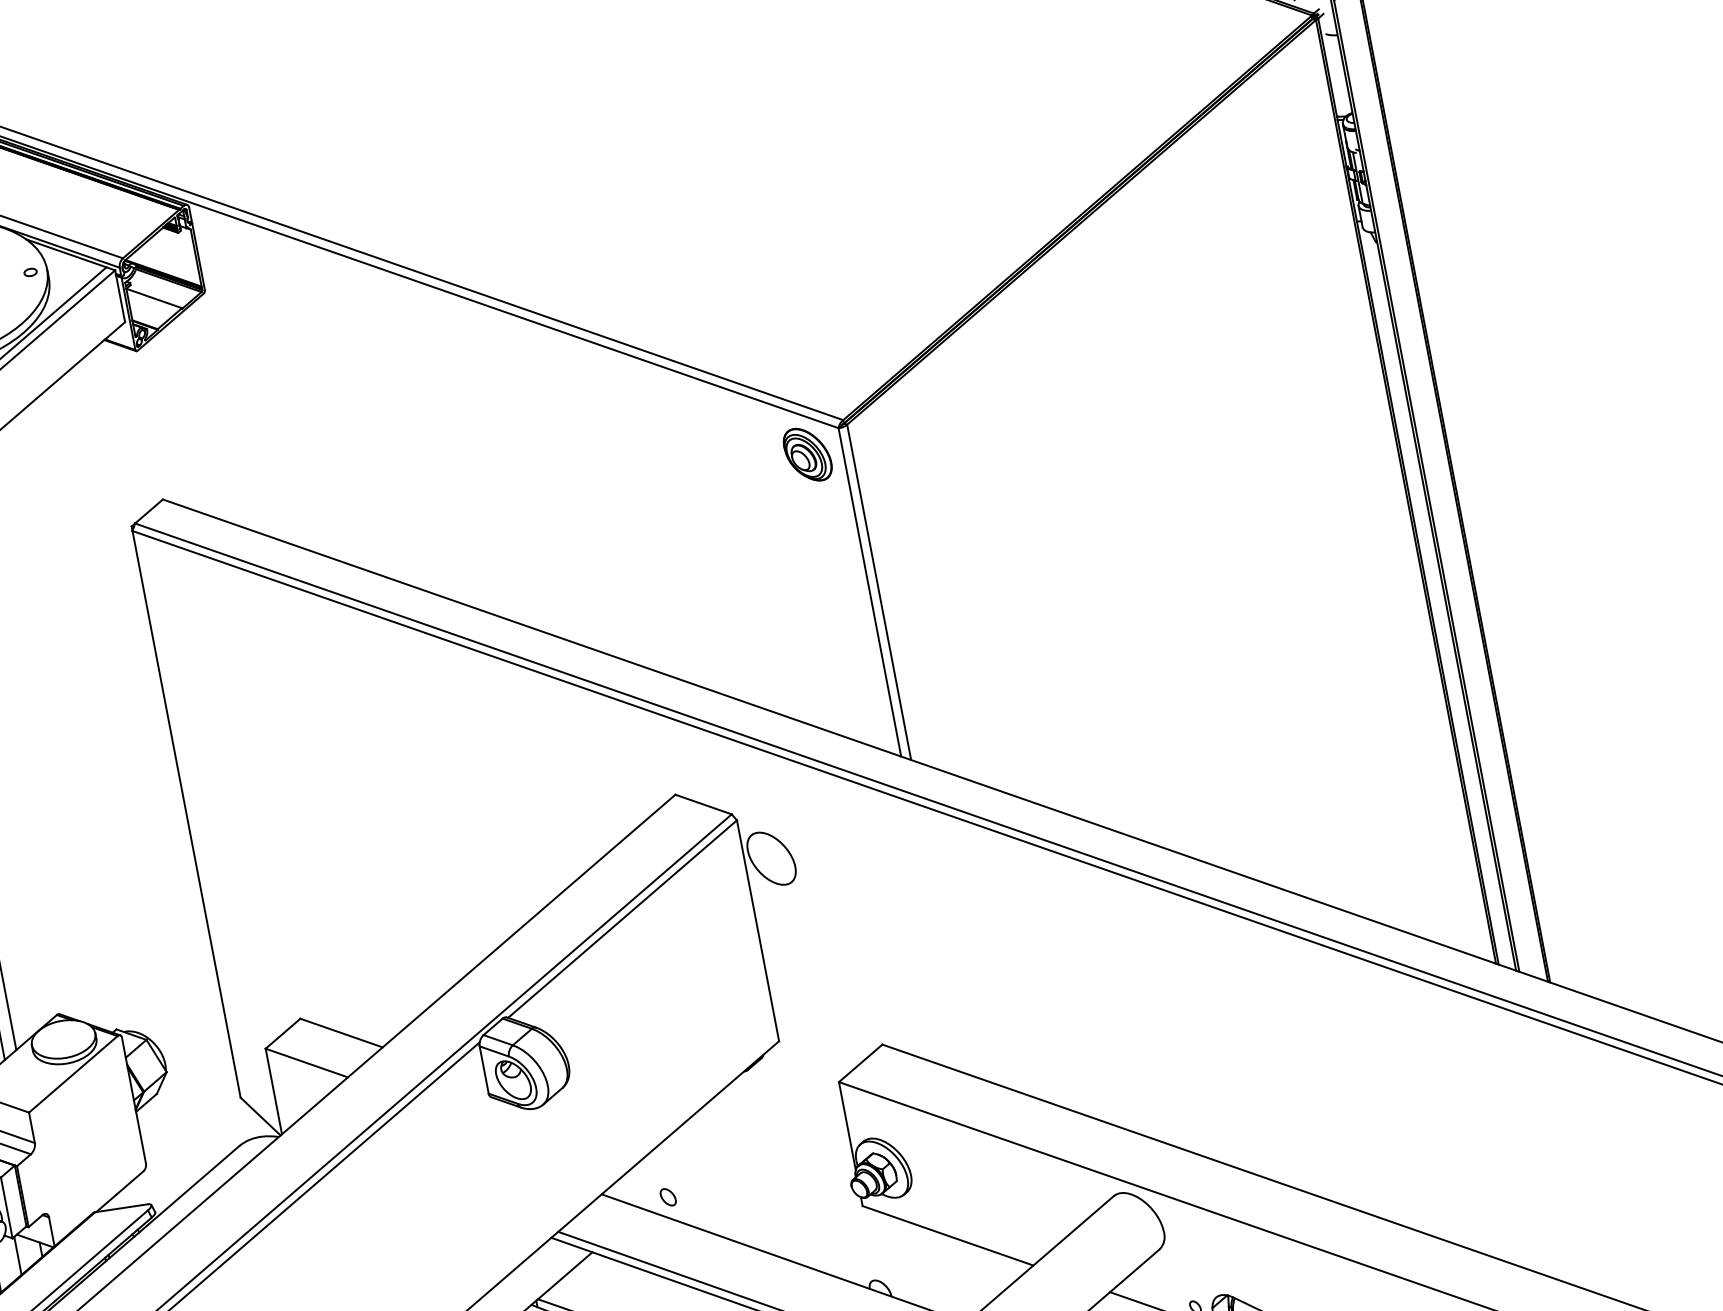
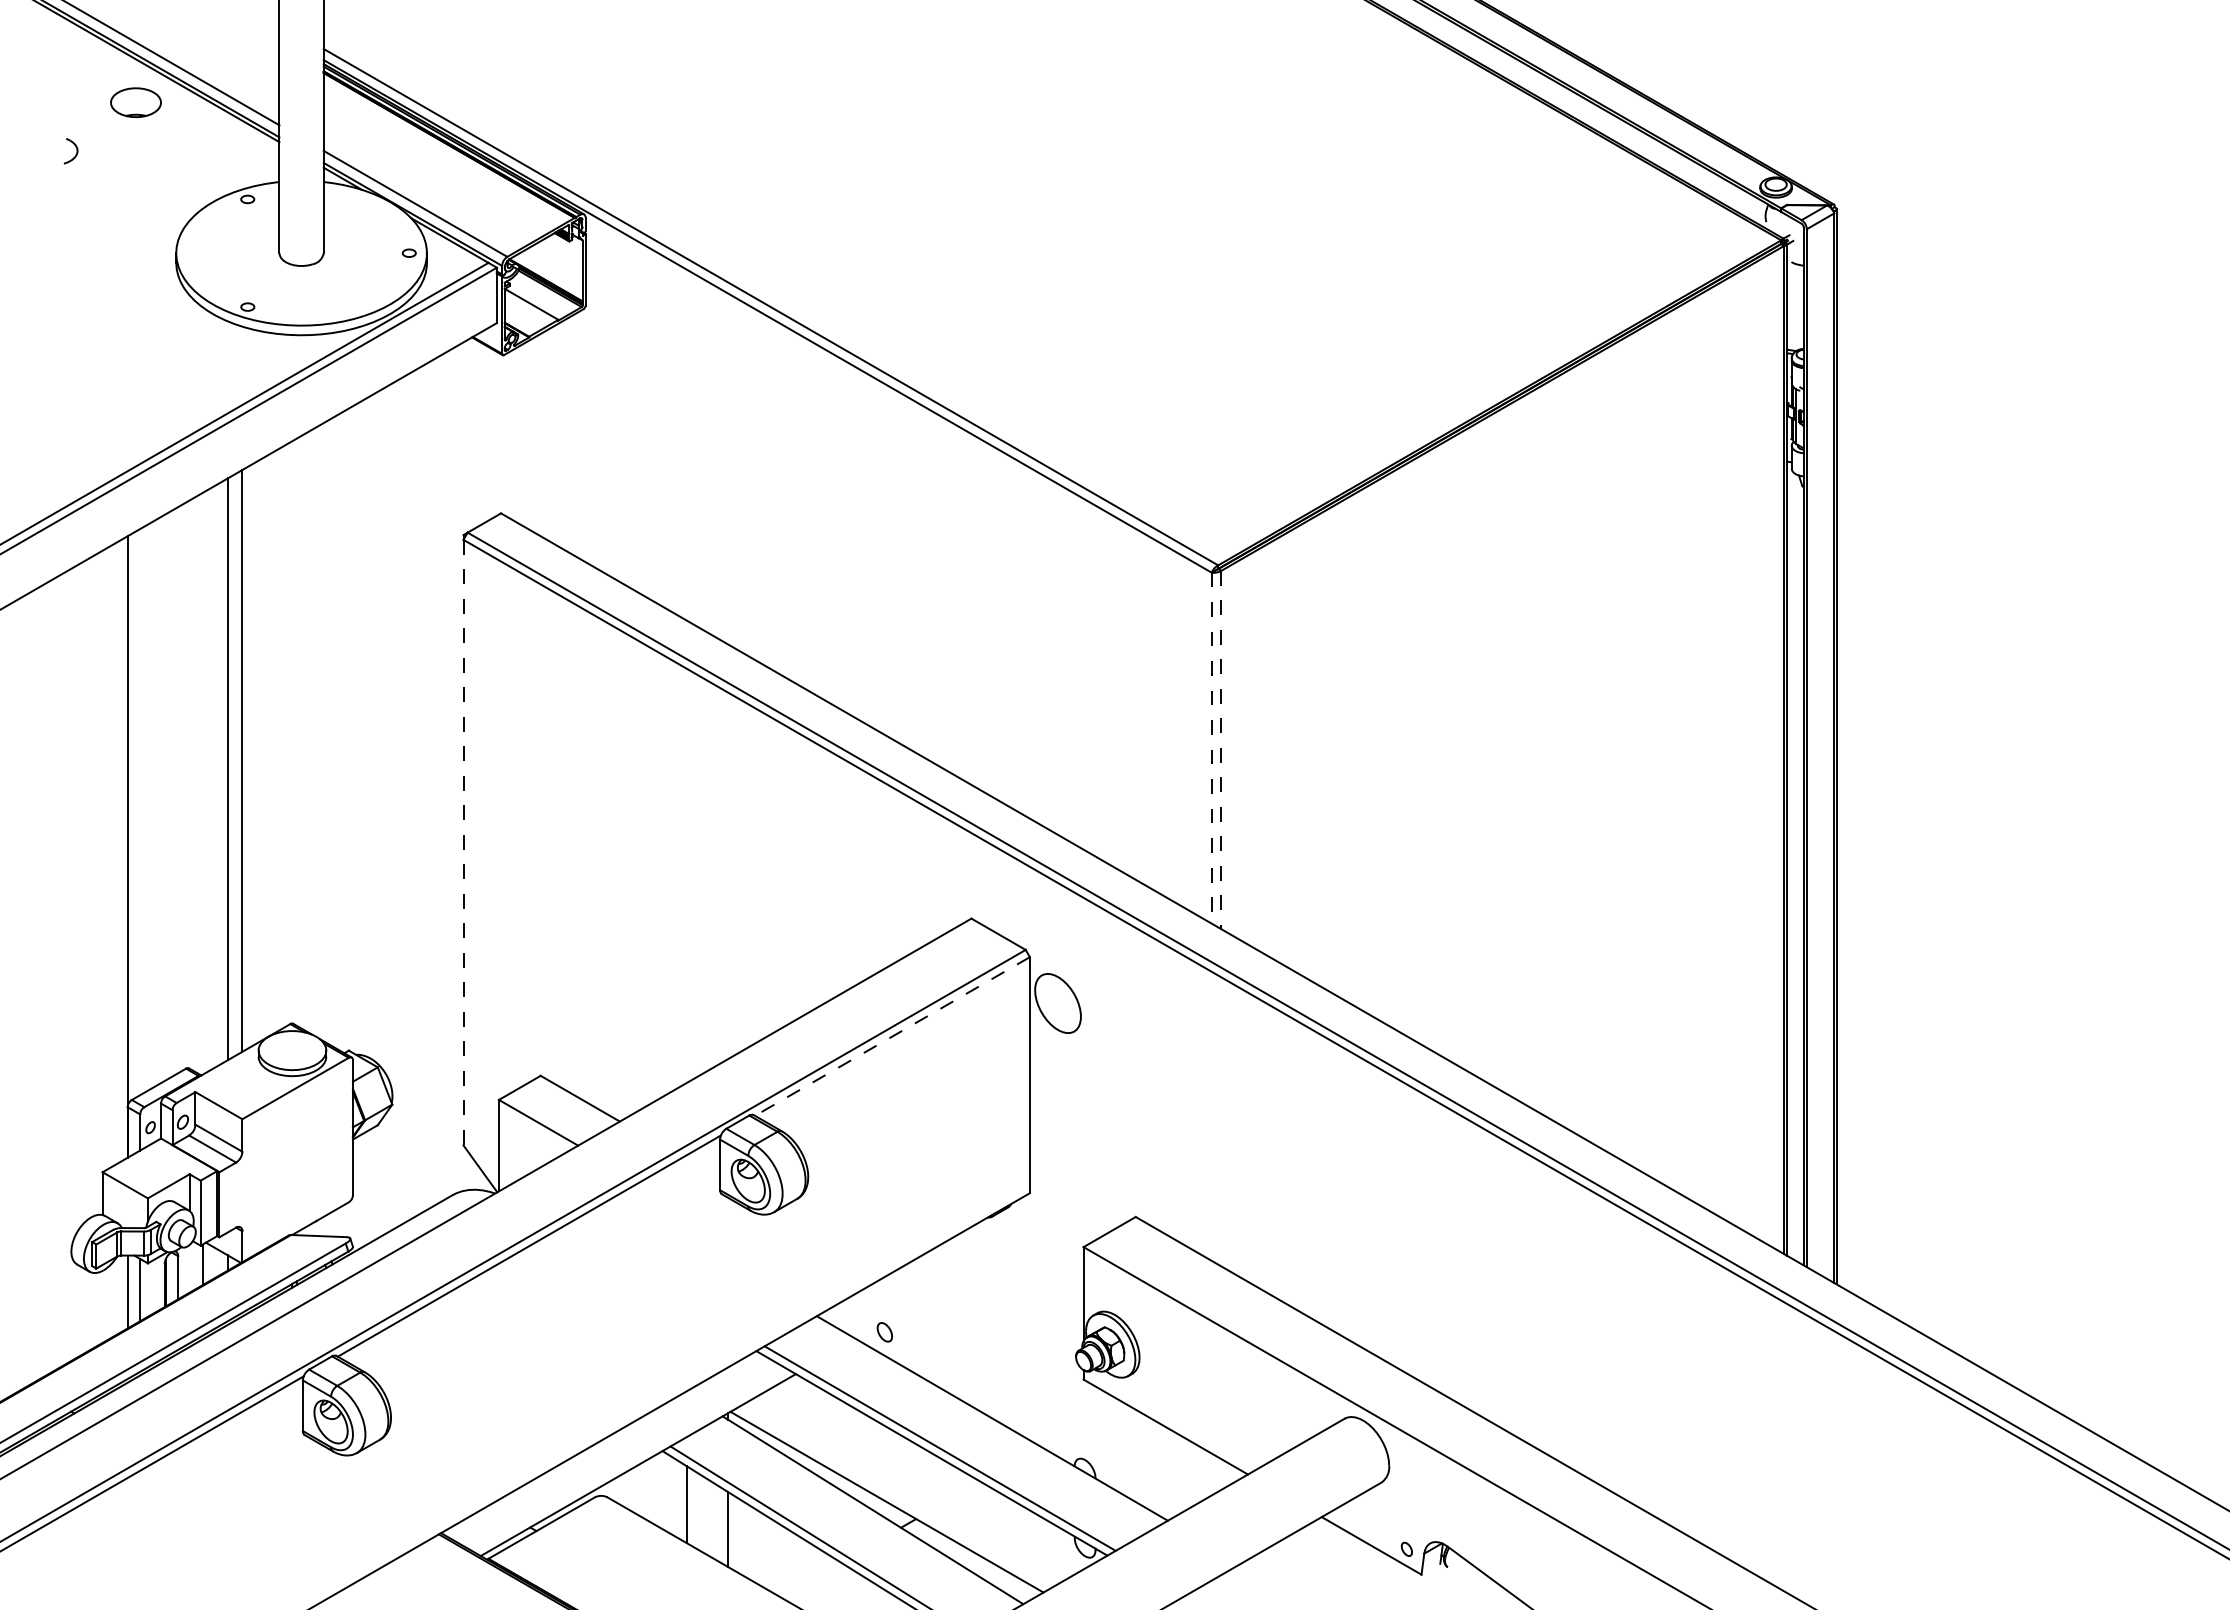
part: (807, 454) -> (1174, 593), removed
line: (869, 592) -> (1211, 748), solid -> dashed
line: (879, 592) -> (1221, 750), solid -> dashed
line: (186, 814) -> (463, 842), solid -> dashed
line: (622, 919) -> (892, 1036), solid -> dashed

